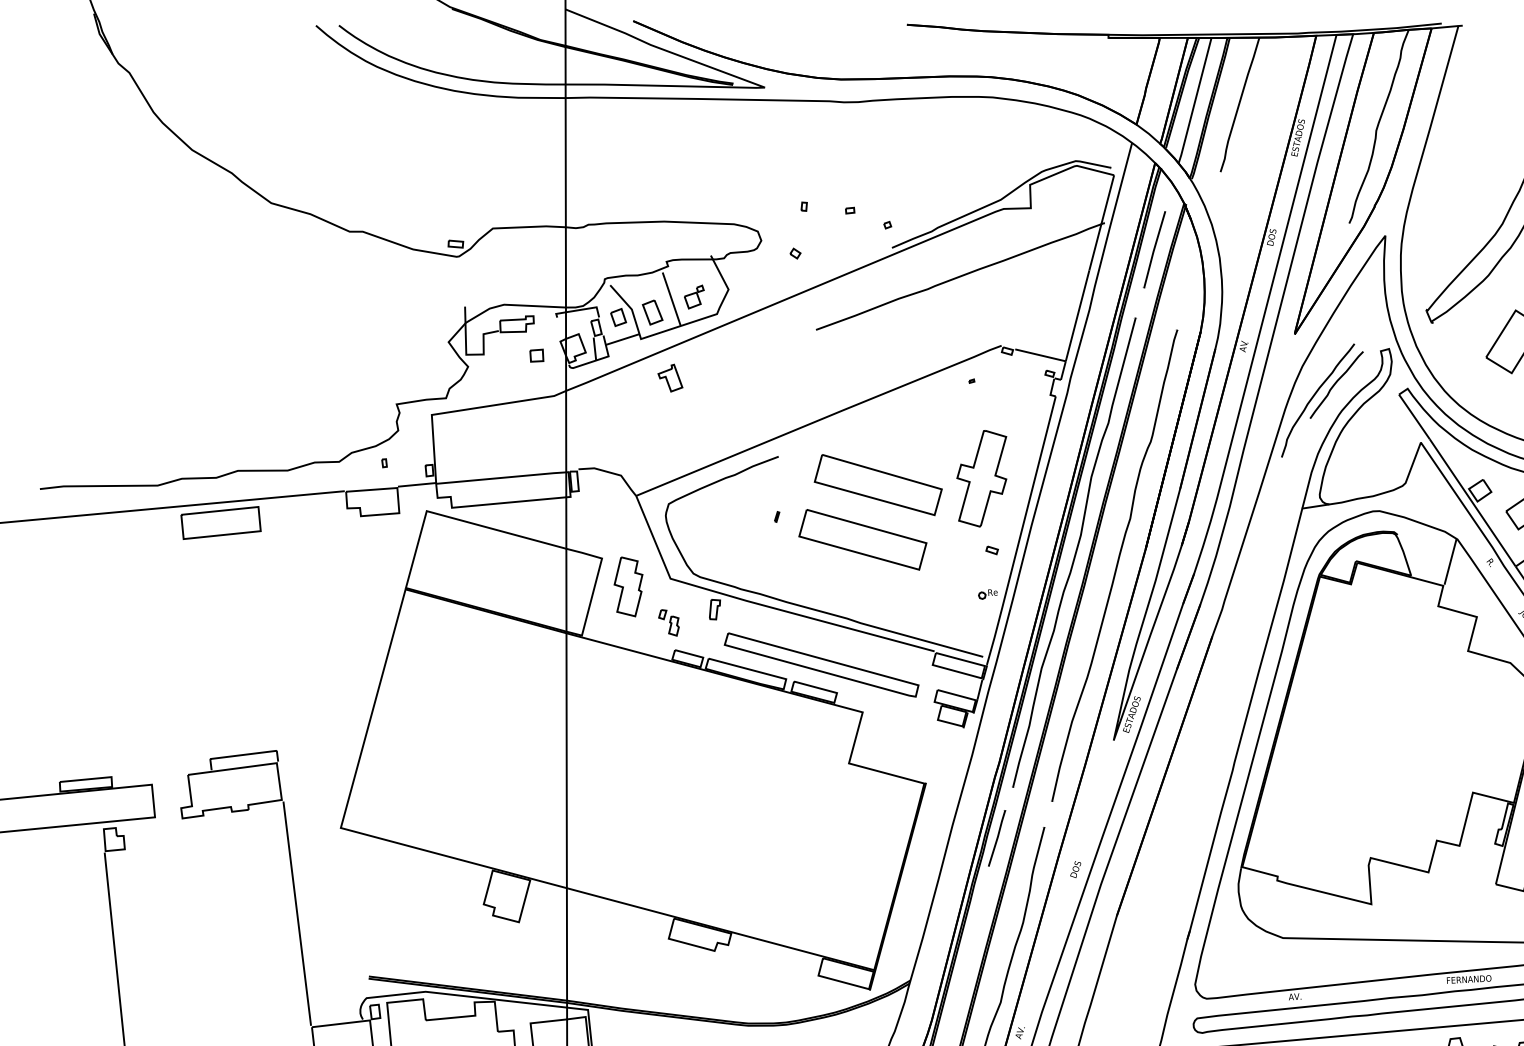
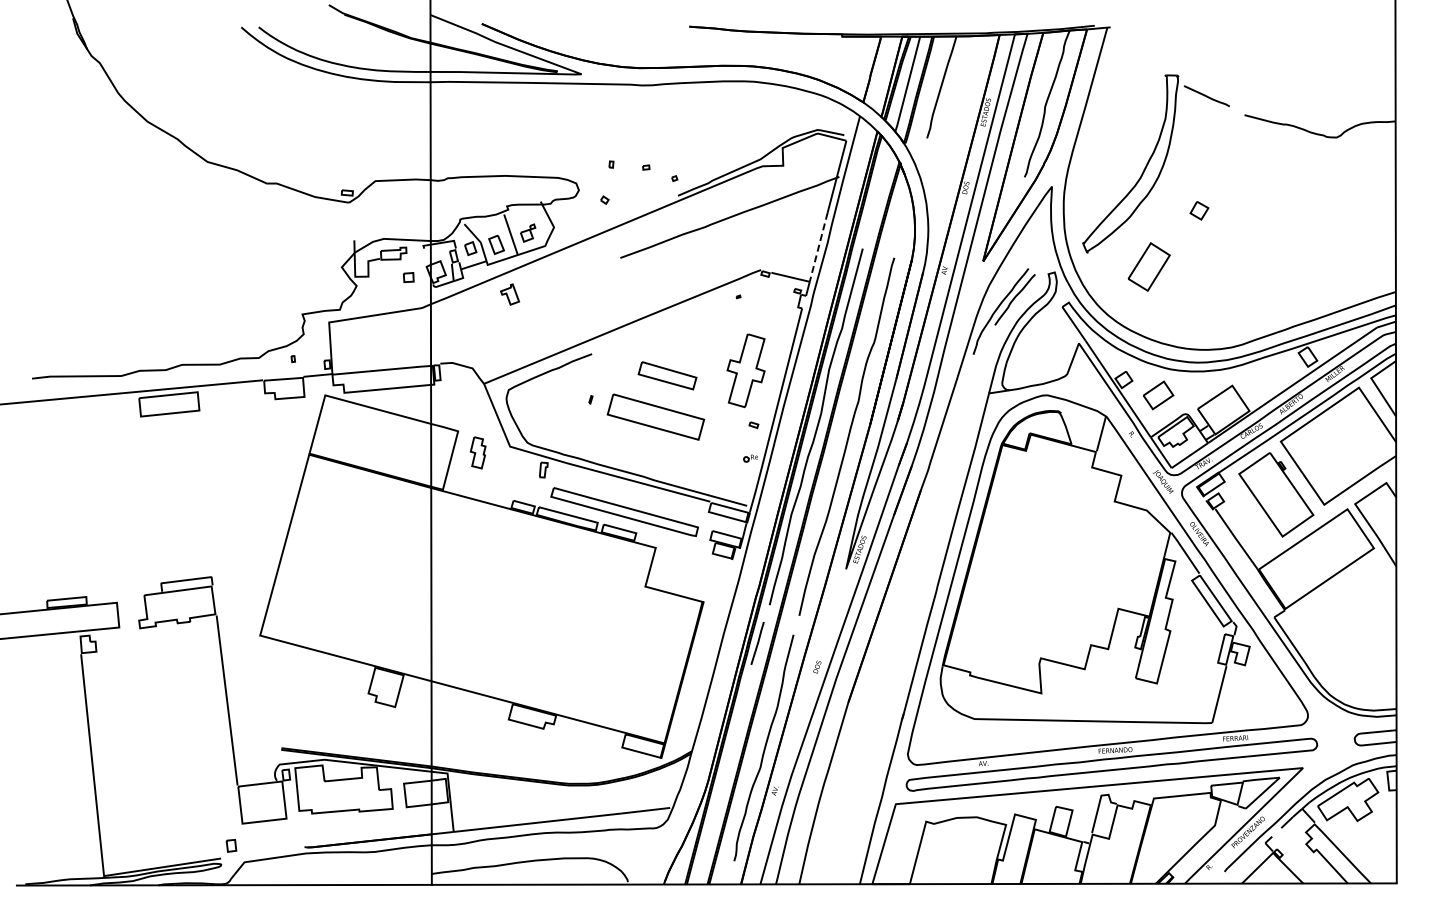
line: (1153, 250) -> (876, 197), removed
line: (1077, 316) -> (818, 247), solid -> dashed
part: (878, 484) -> (667, 375), size x0.6
part: (627, 586) -> (477, 452), size x0.7
part: (668, 622) -> (508, 479), removed

